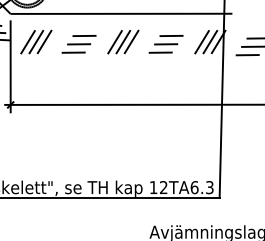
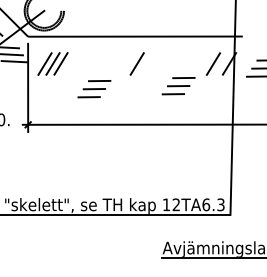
line: (114, 41) -> (128, 63), removed
line: (130, 41) -> (144, 63), removed
line: (210, 41) -> (221, 63), removed
part: (79, 44) -> (94, 89), moved
part: (165, 44) -> (178, 86), moved

